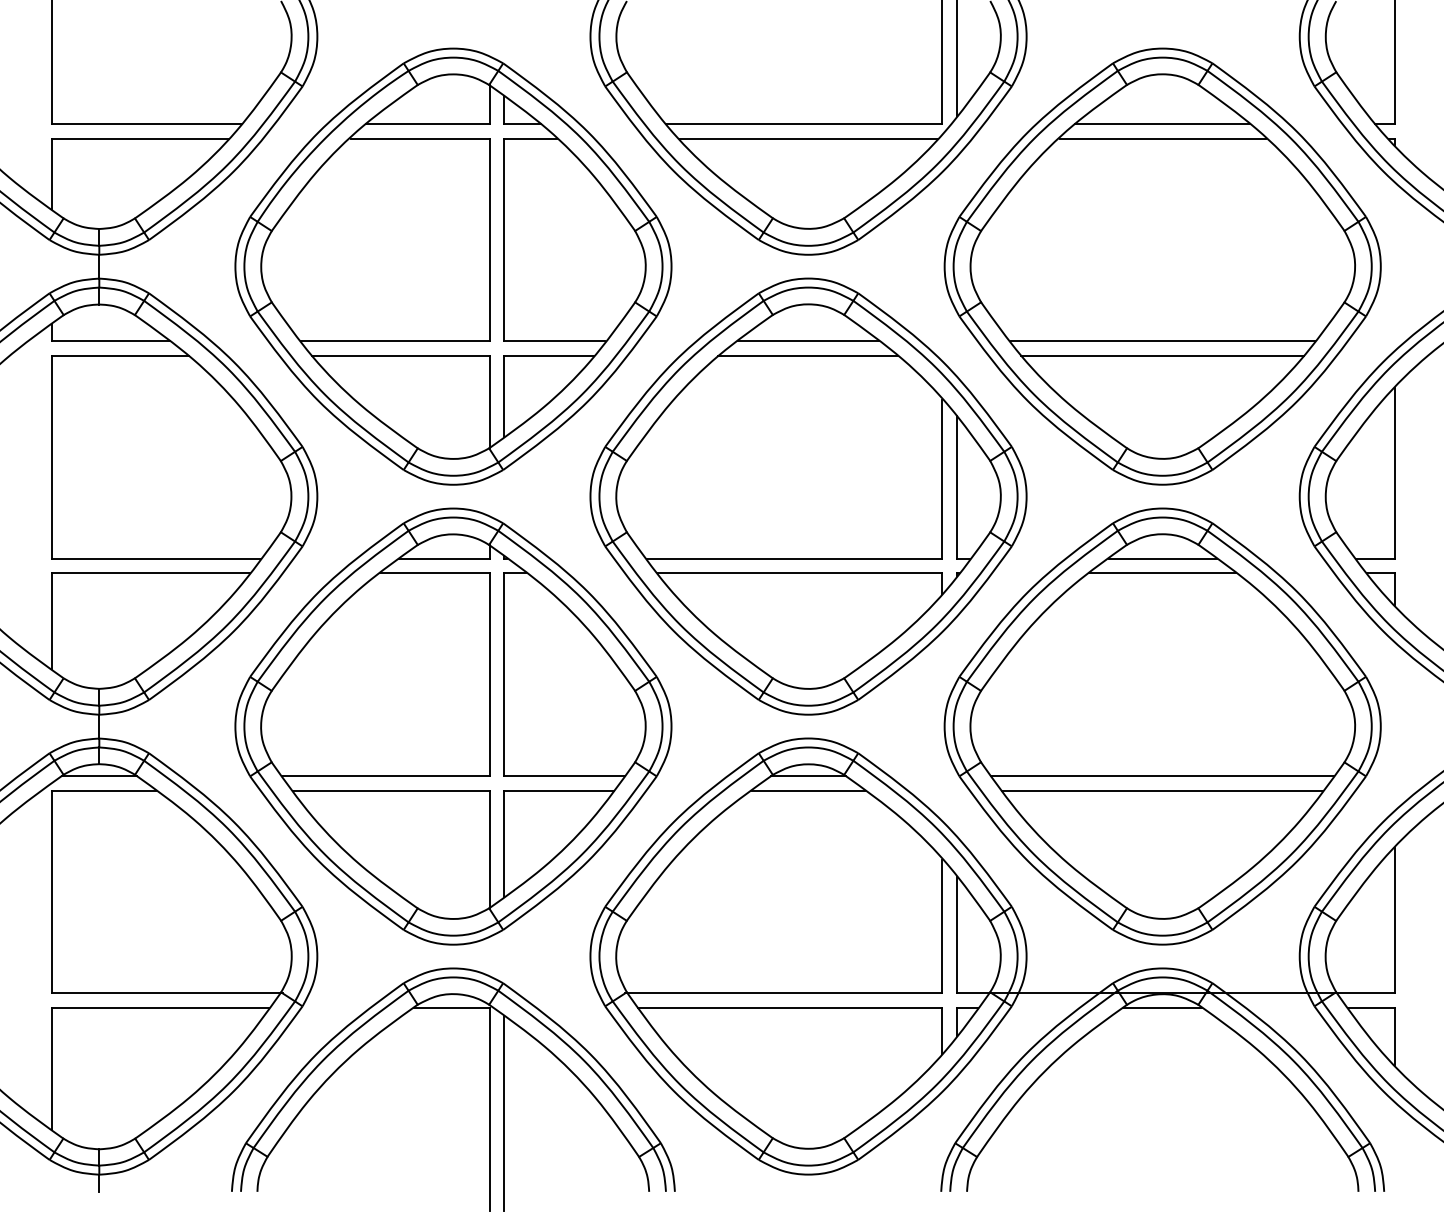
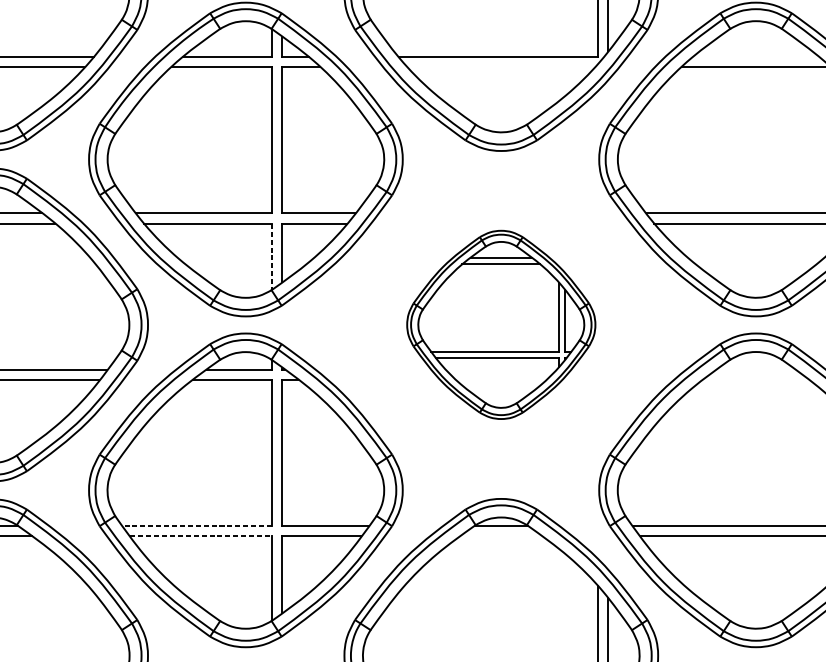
line: (1162, 124) -> (755, 57), removed
line: (808, 138) -> (501, 67), removed
line: (489, 401) -> (271, 256), solid -> dashed
part: (808, 496) -> (501, 324), size x0.6
line: (1162, 558) -> (755, 369), removed
line: (1162, 573) -> (755, 380), removed
line: (385, 776) -> (197, 526), solid -> dashed
line: (391, 790) -> (201, 536), solid -> dashed
line: (808, 790) -> (501, 536), removed

